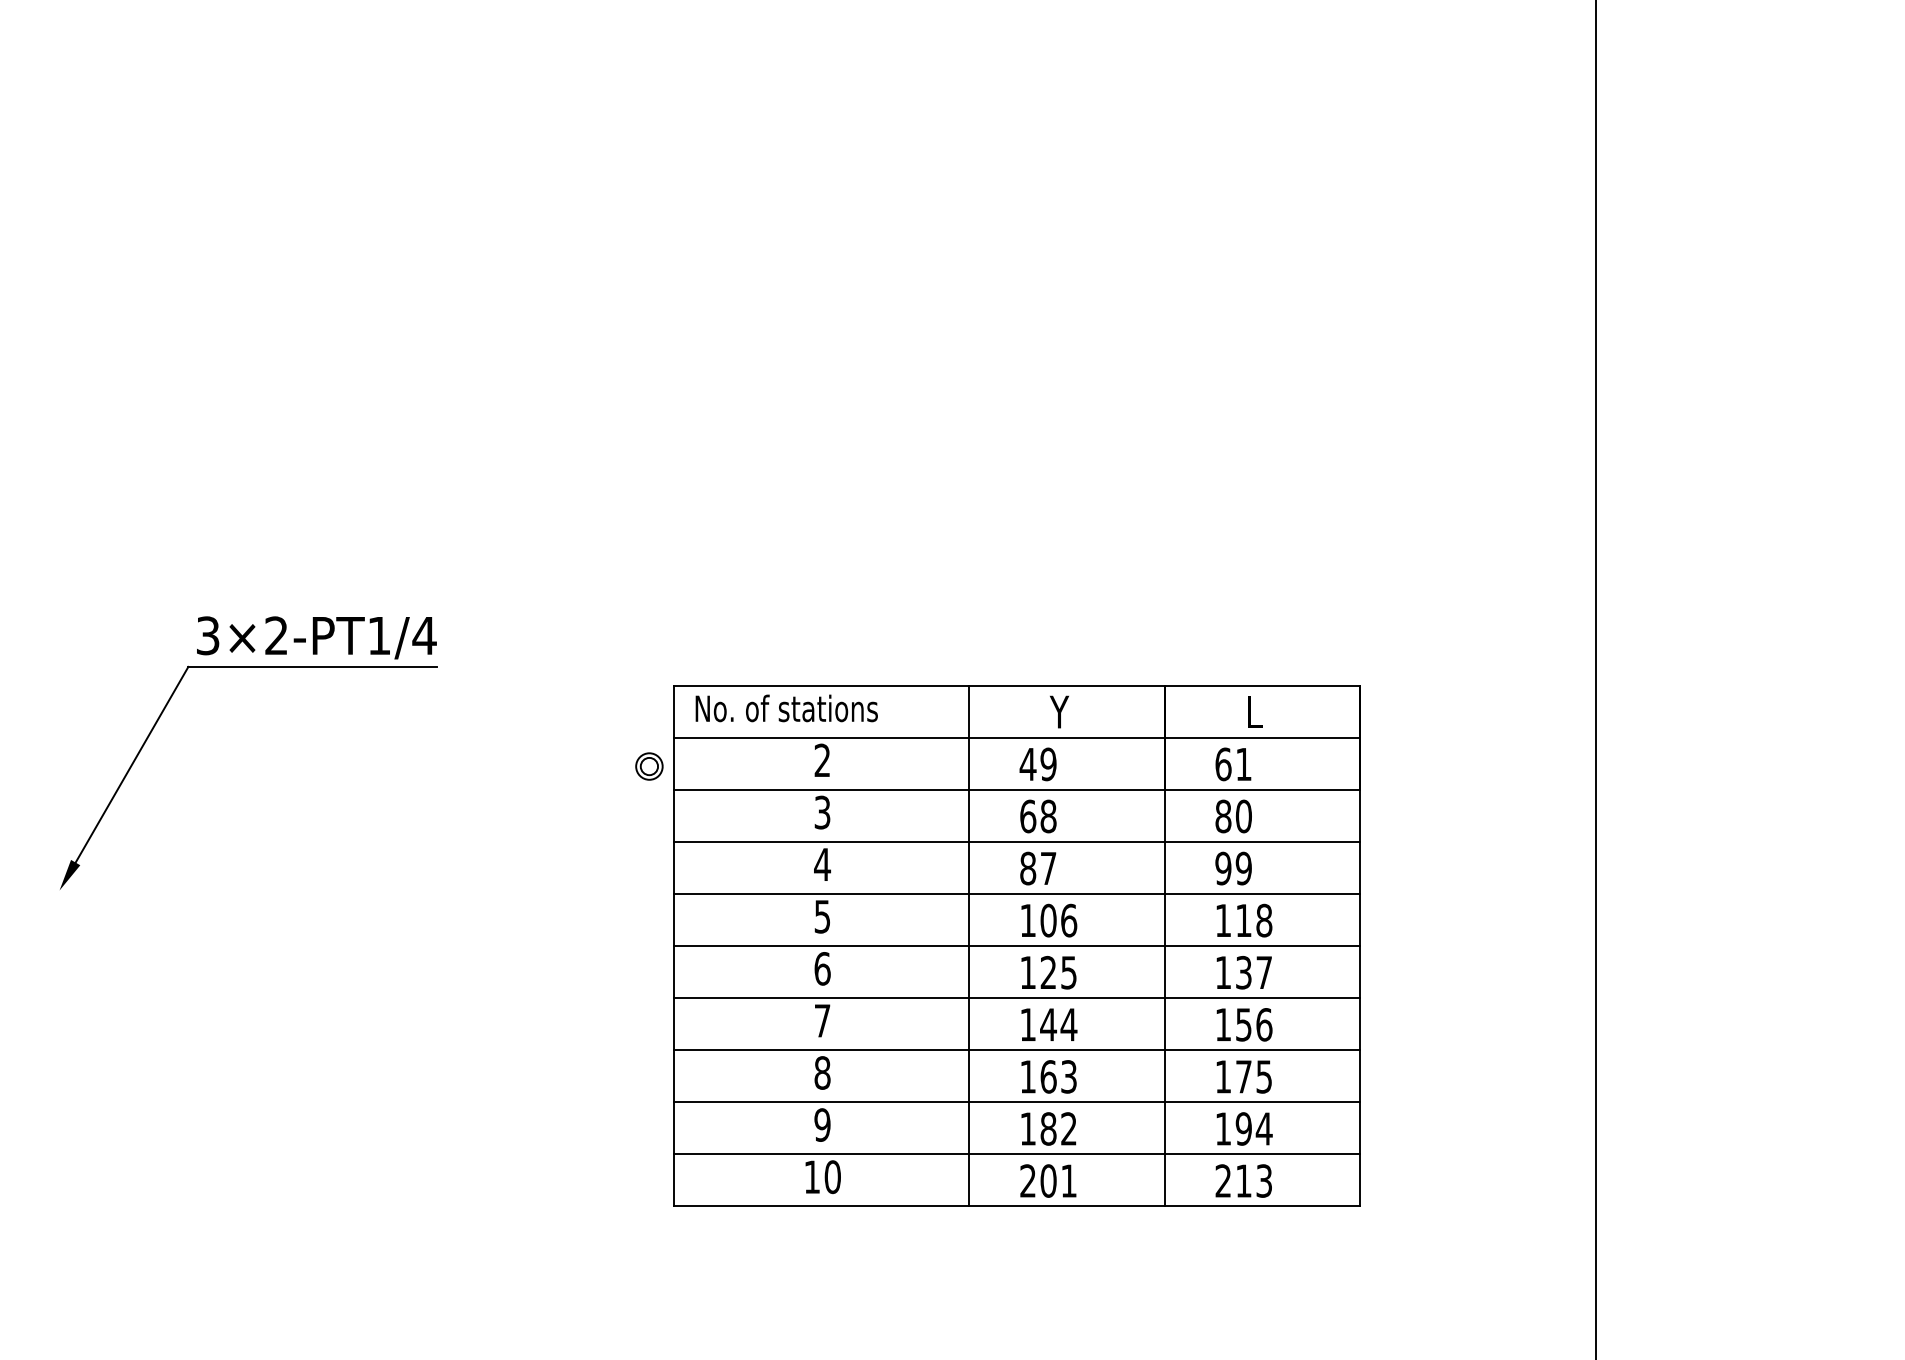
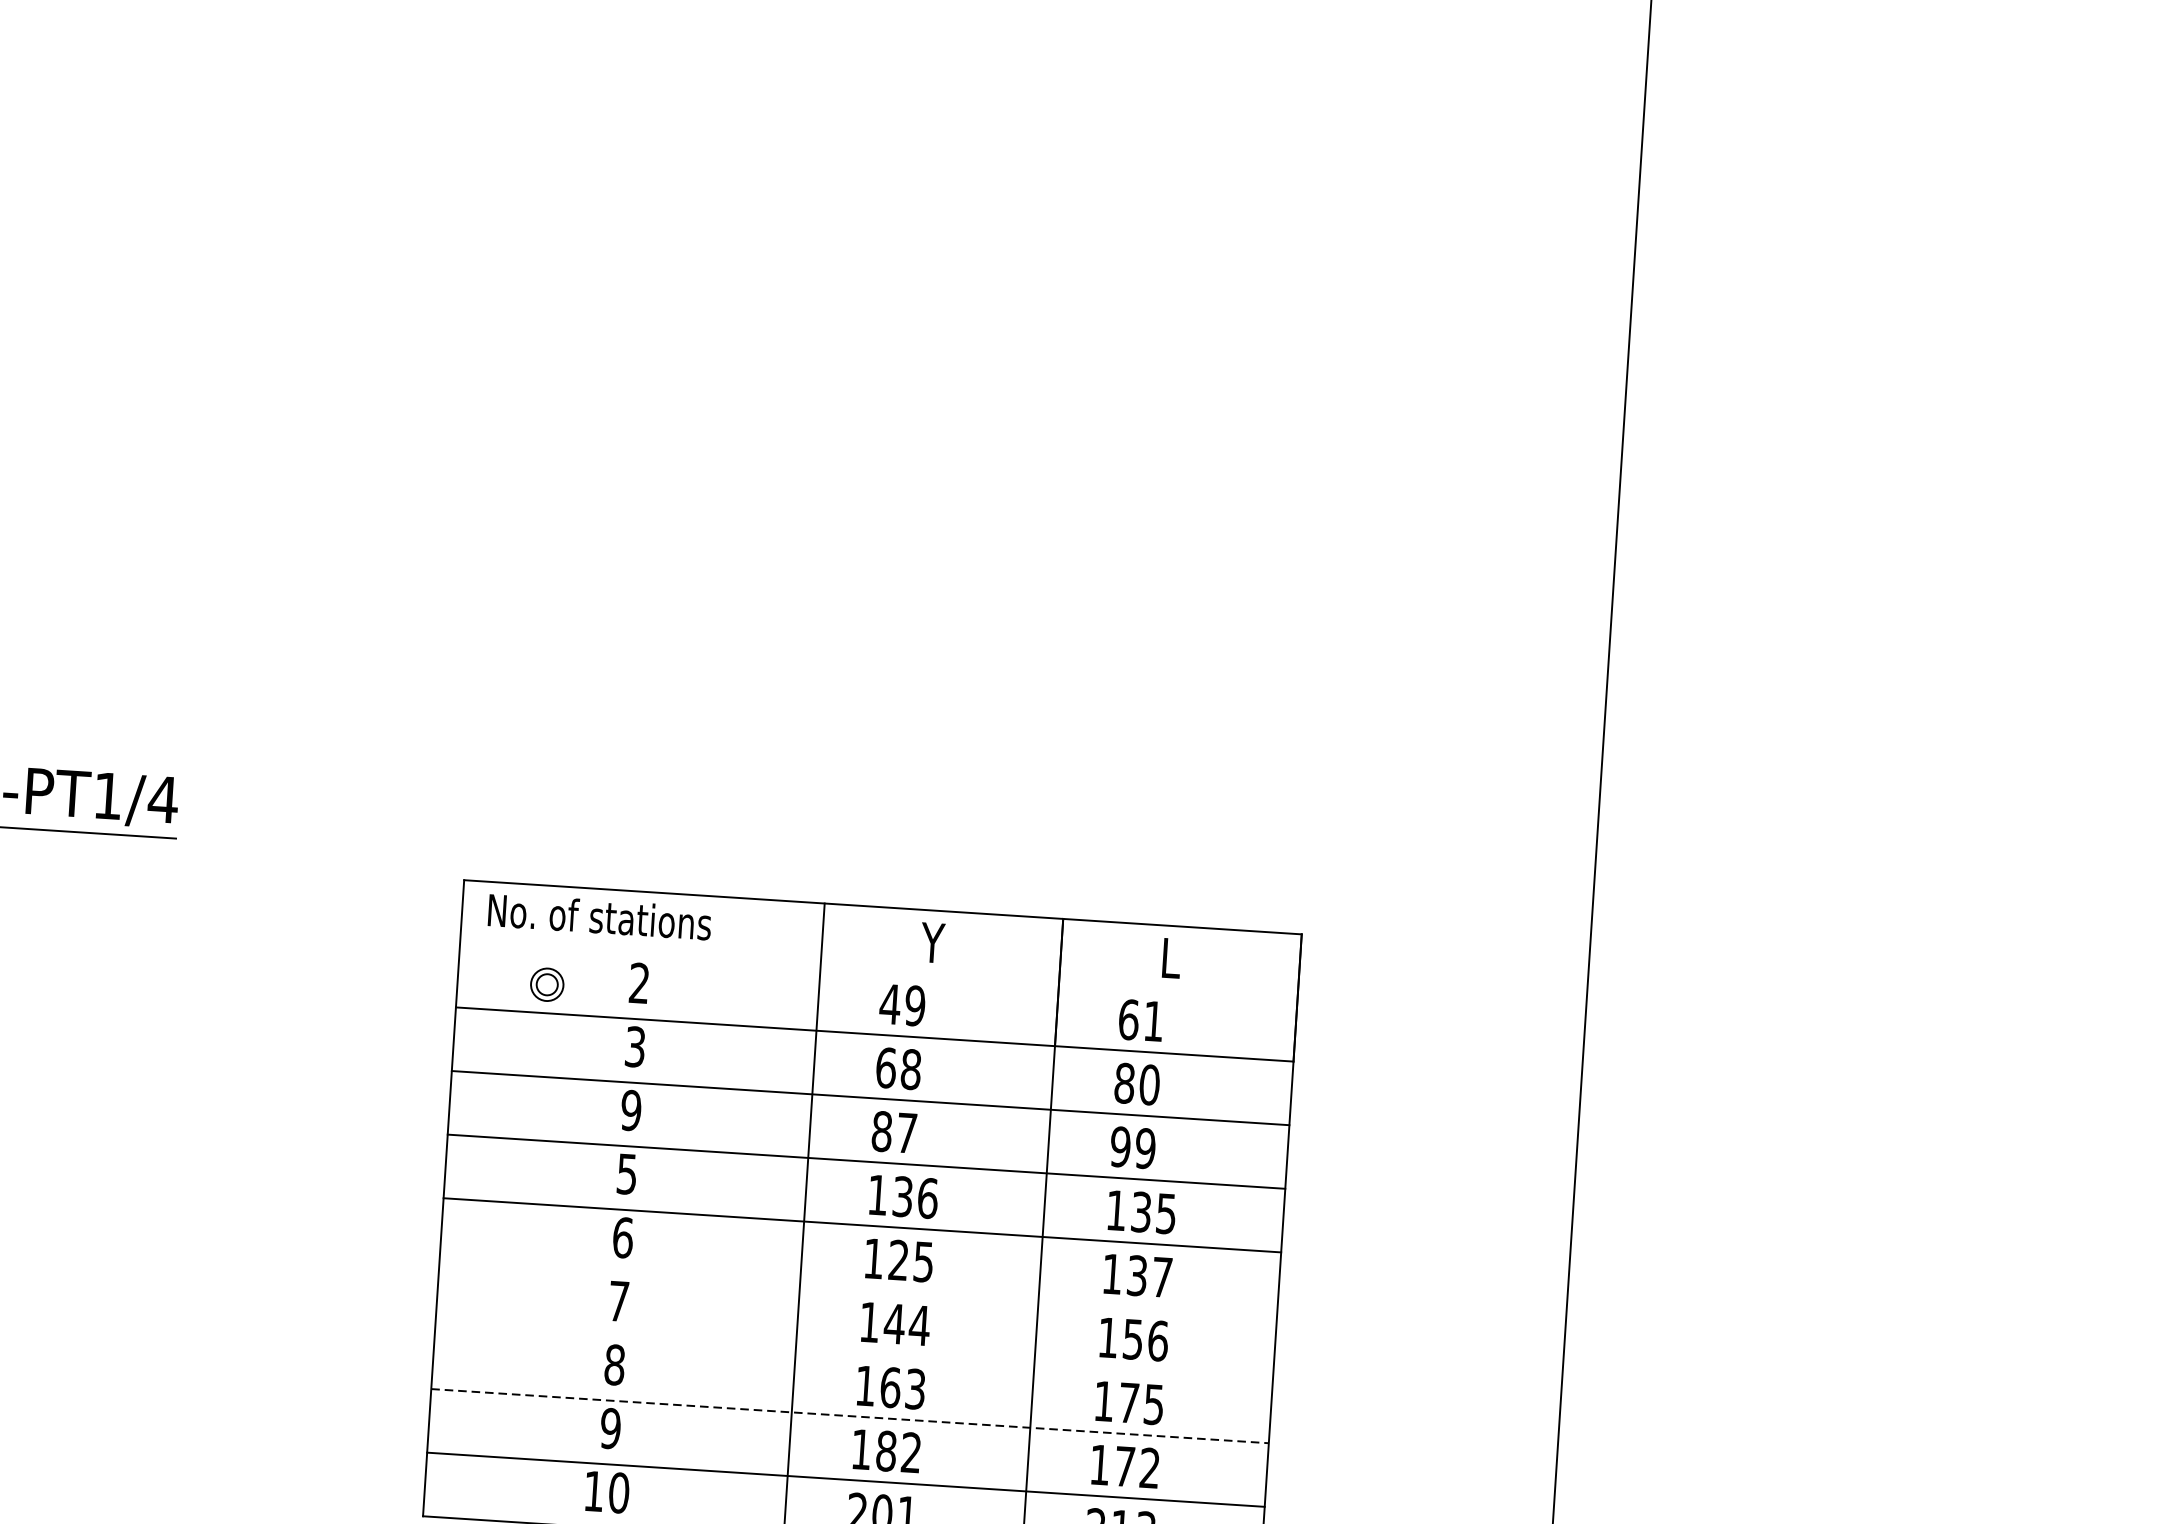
line: (1016, 737) -> (878, 970), removed
part: (649, 766) -> (547, 984), moved
text: (822, 864) -> (631, 1110), 4 -> 9
text: (1048, 920) -> (902, 1196), 106 -> 136
text: (1254, 920) -> (1154, 1212), 118 -> 135
line: (1016, 998) -> (857, 1289), removed
line: (1016, 1050) -> (853, 1352), removed
line: (1017, 1102) -> (850, 1416), solid -> dashed
text: (1253, 1128) -> (1136, 1466), 194 -> 172

